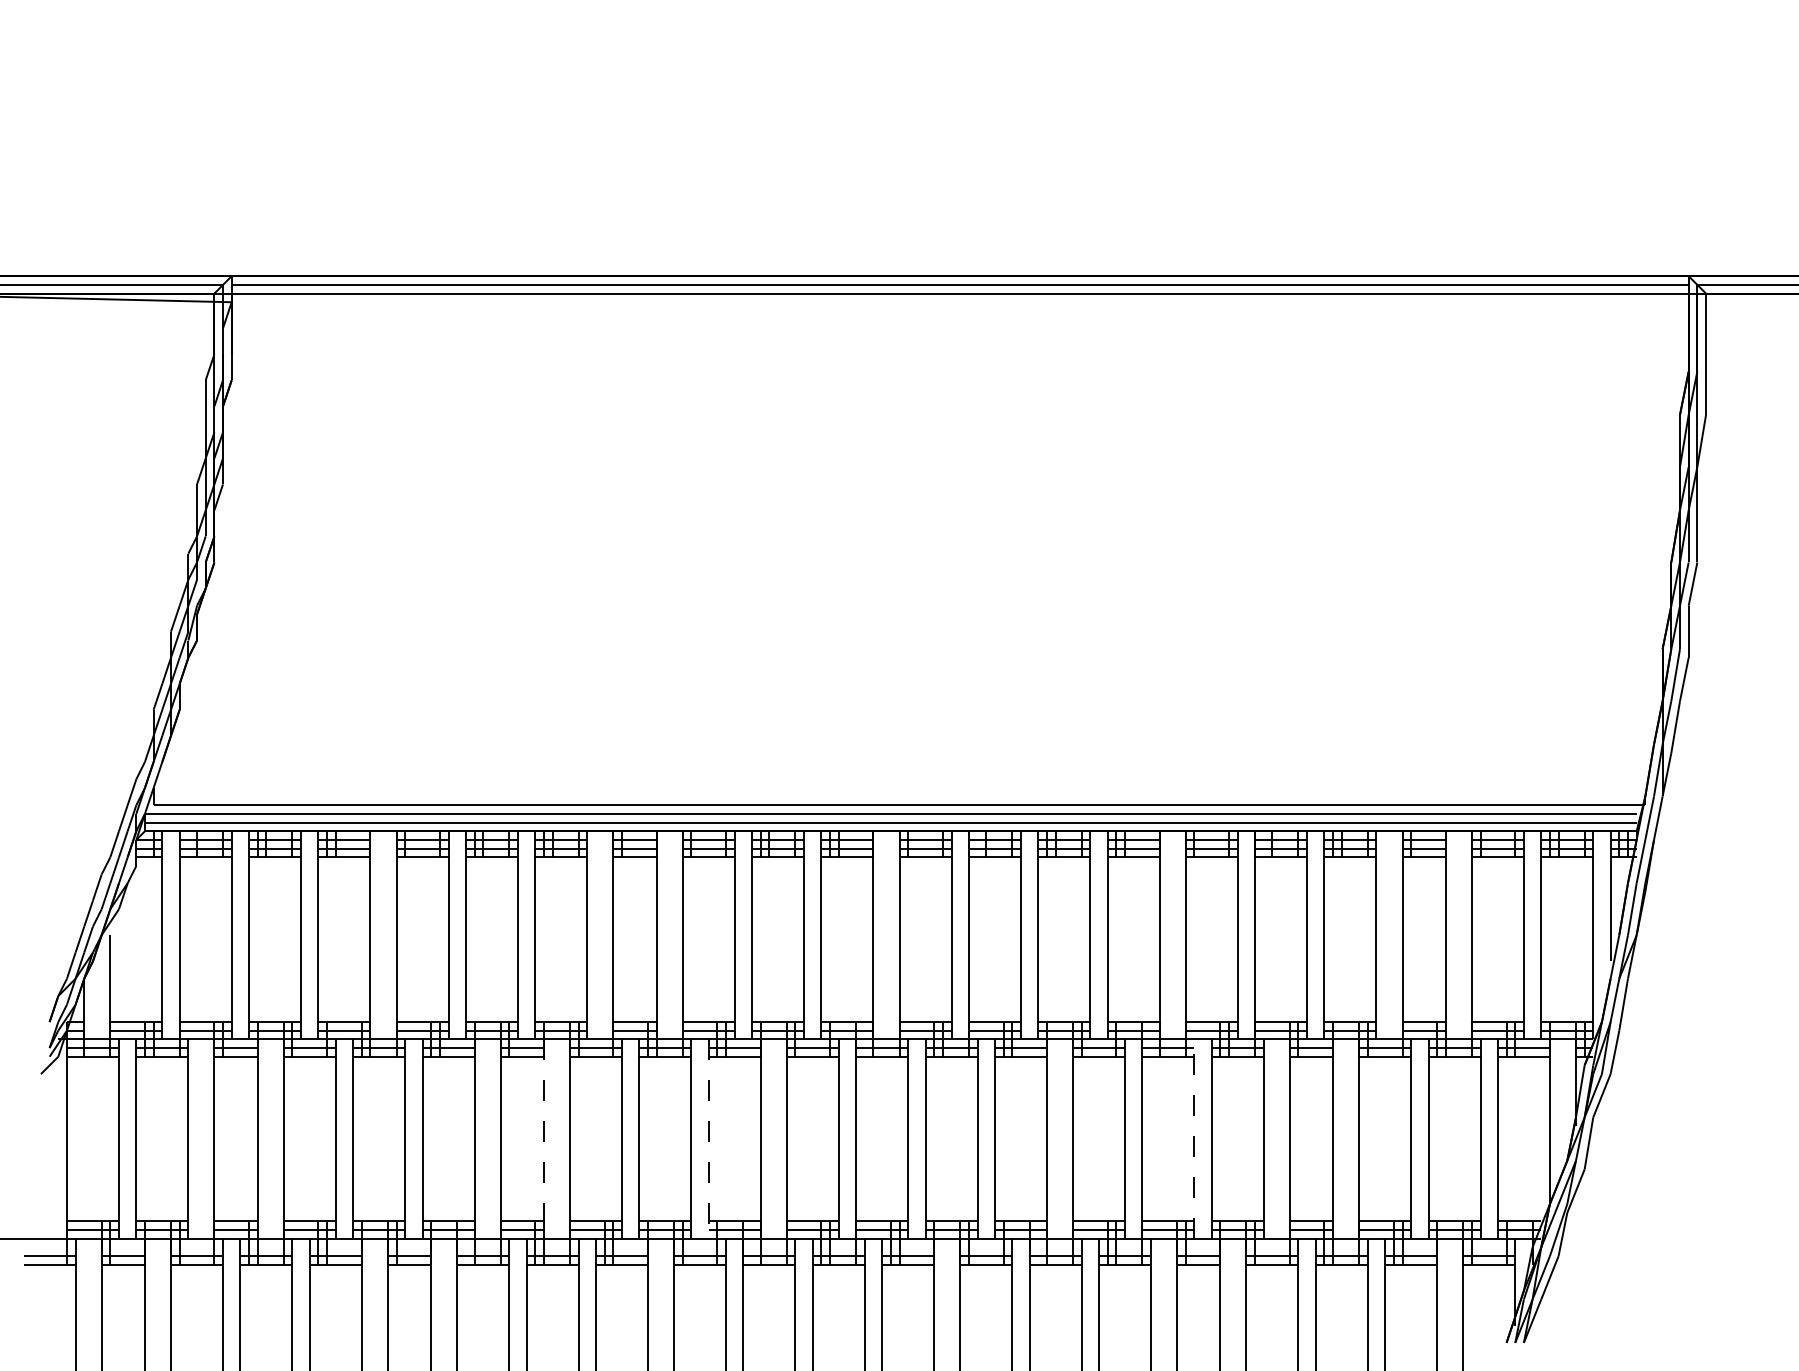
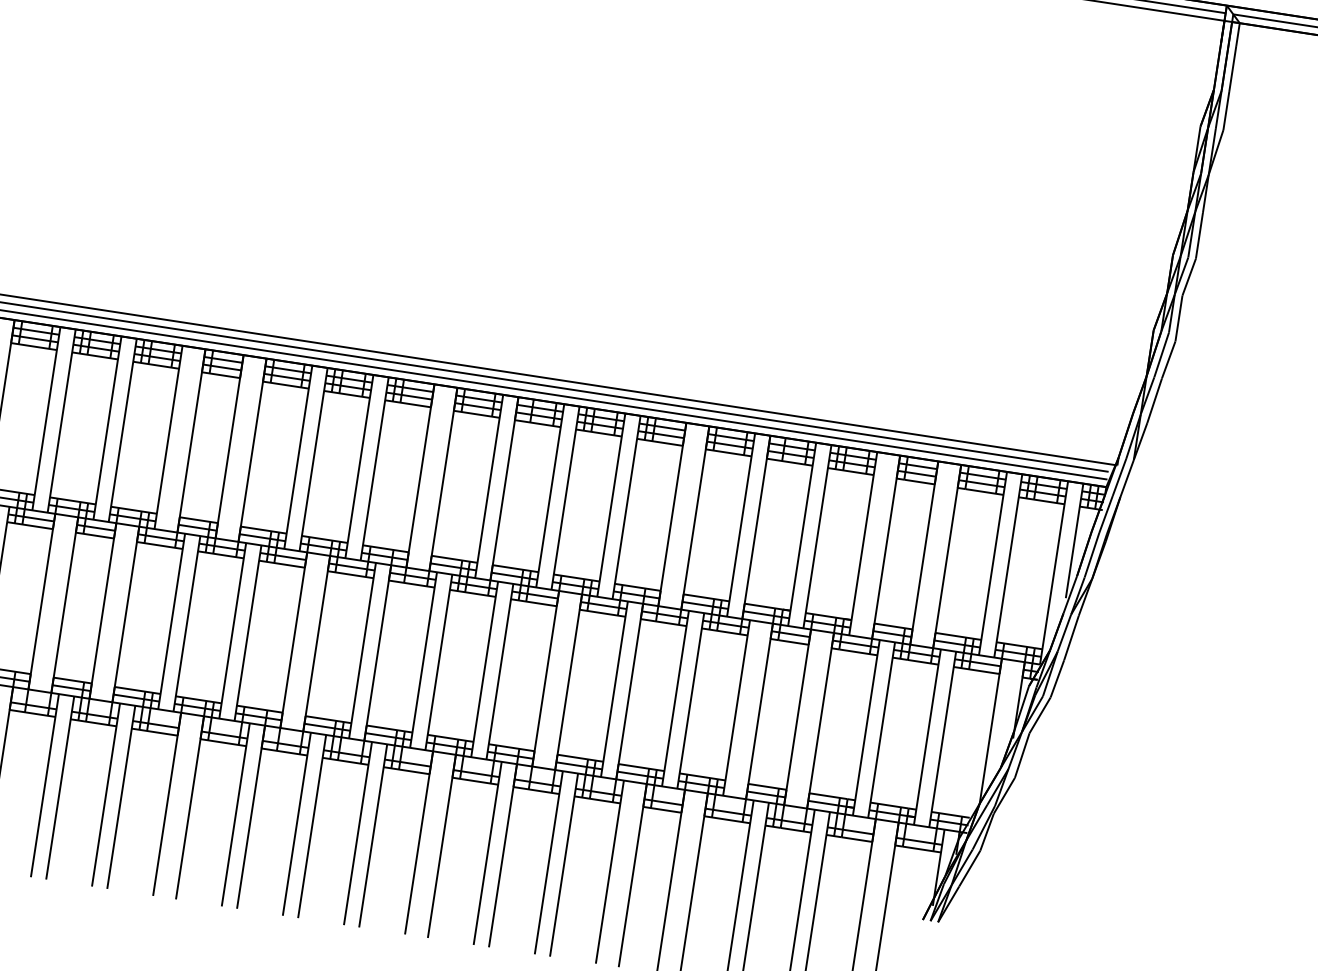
line: (543, 1139) -> (102, 611), dashed -> solid
line: (708, 1139) -> (247, 633), dashed -> solid
line: (1194, 1139) -> (675, 698), dashed -> solid

